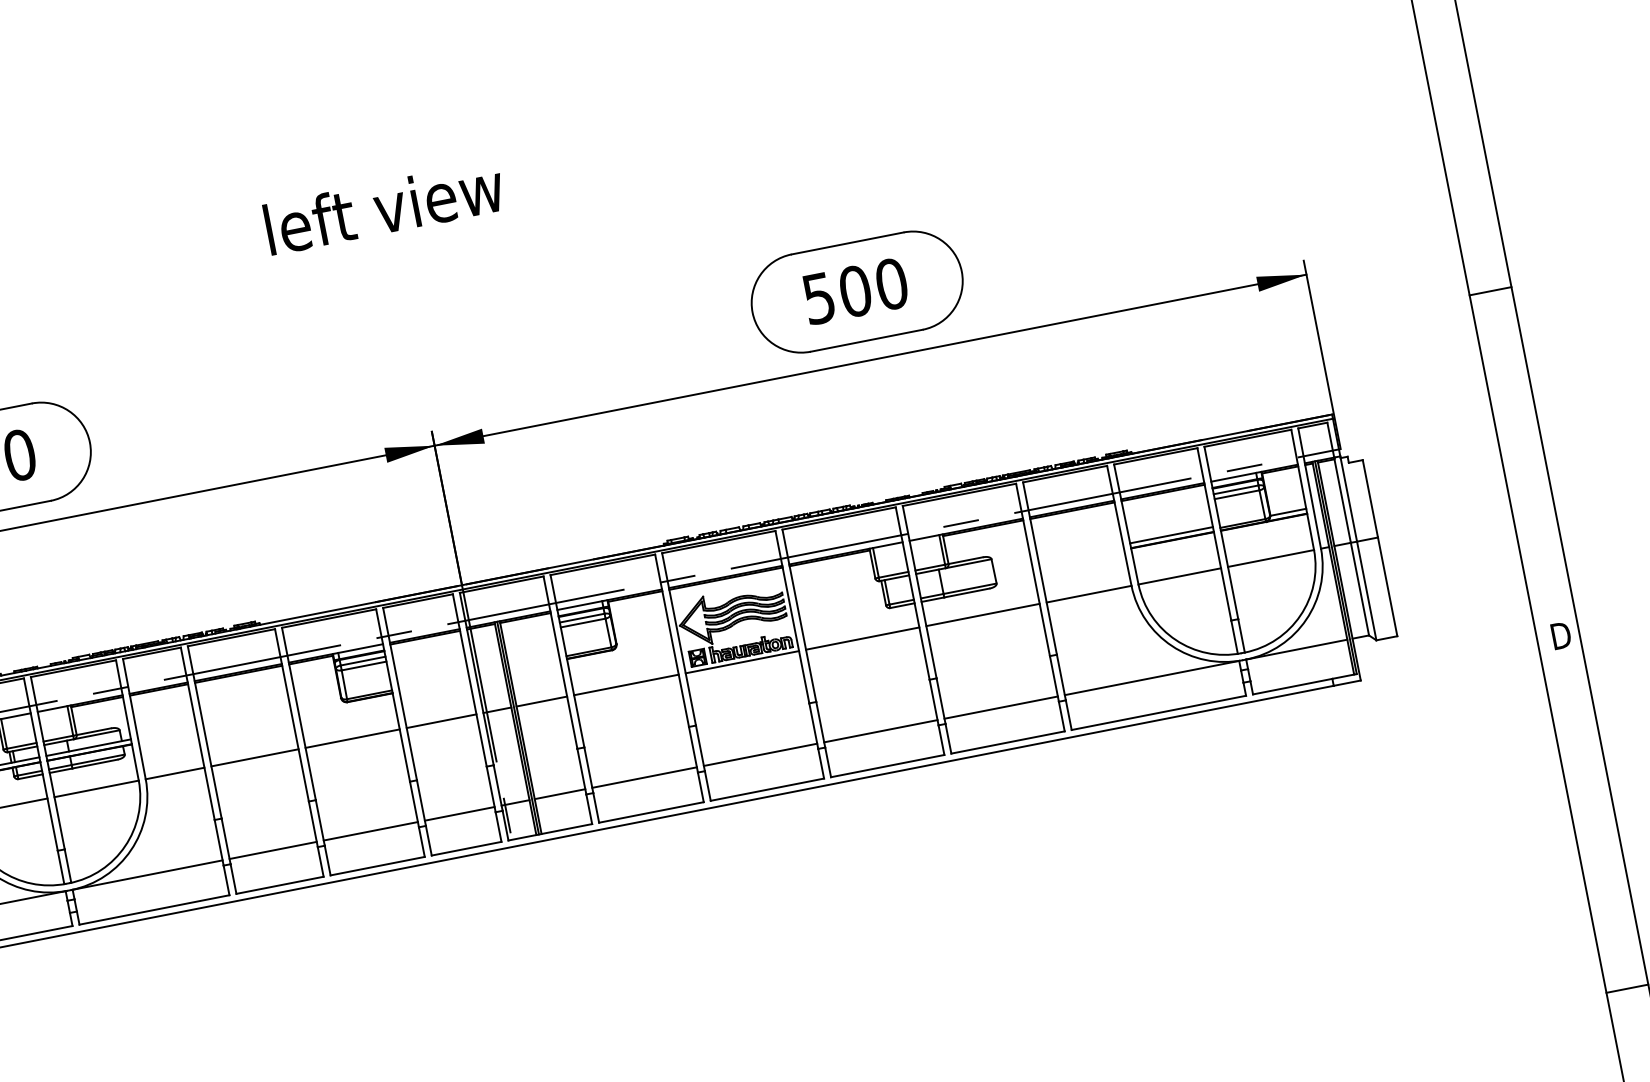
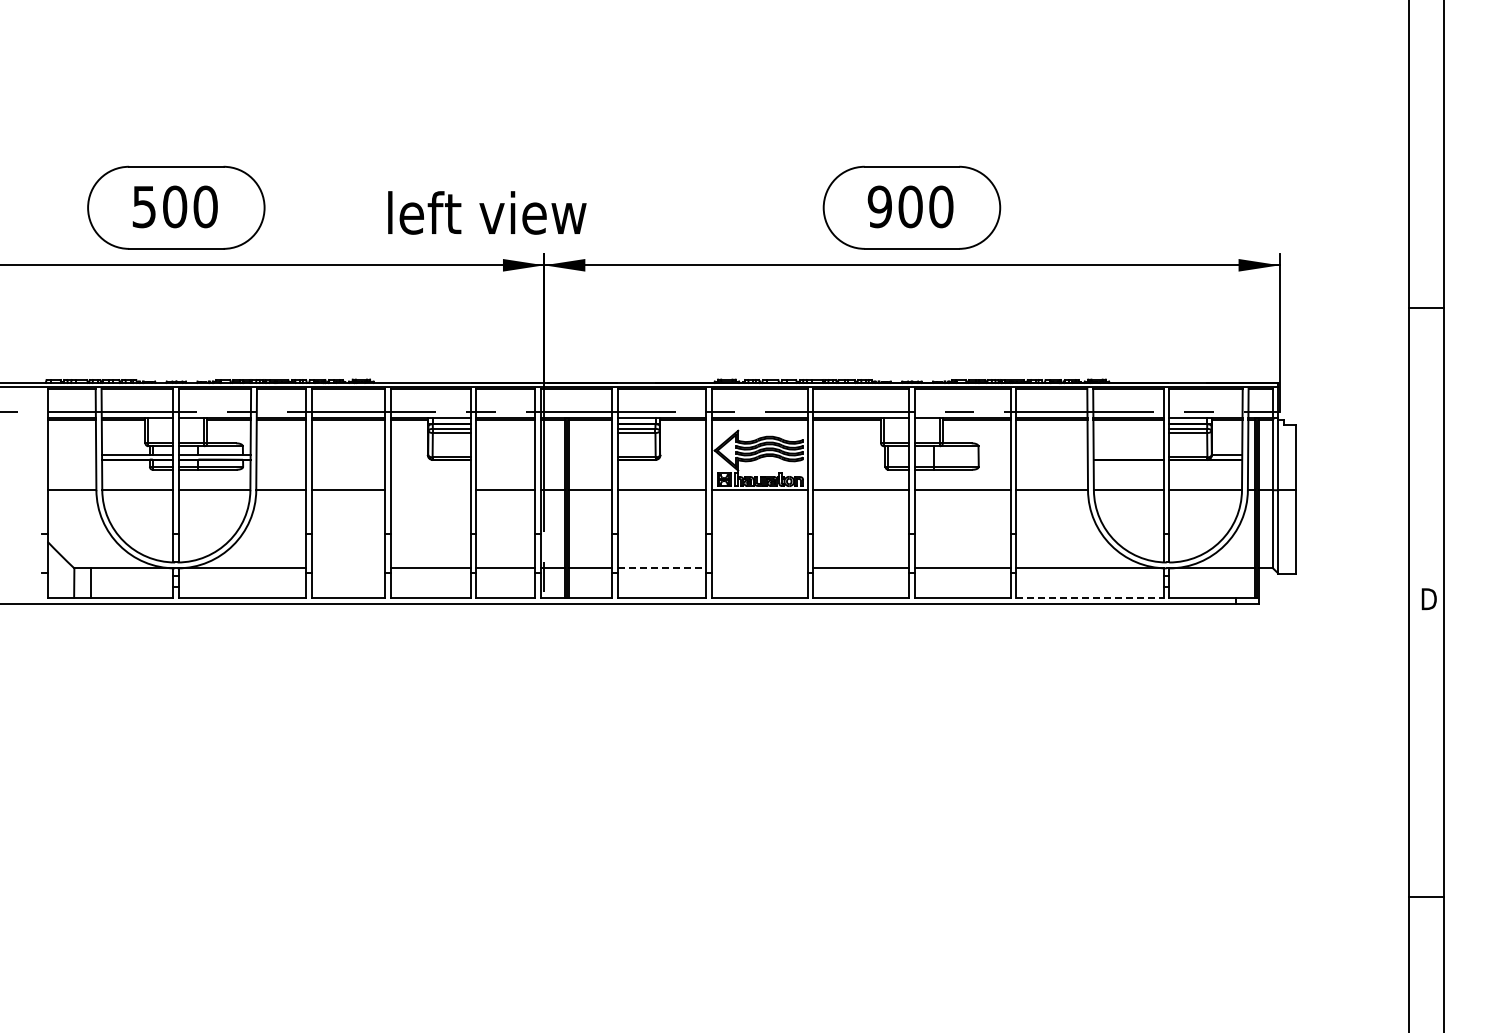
text: (384, 207) -> (487, 212), moved
text: (818, 298) -> (879, 206), 500 -> 900
line: (1171, 535) -> (1128, 455), removed
line: (1158, 712) -> (1089, 597), solid -> dashed
line: (352, 739) -> (430, 490), removed
line: (760, 755) -> (759, 568), removed
line: (645, 777) -> (662, 568), solid -> dashed
line: (273, 850) -> (348, 568), removed

